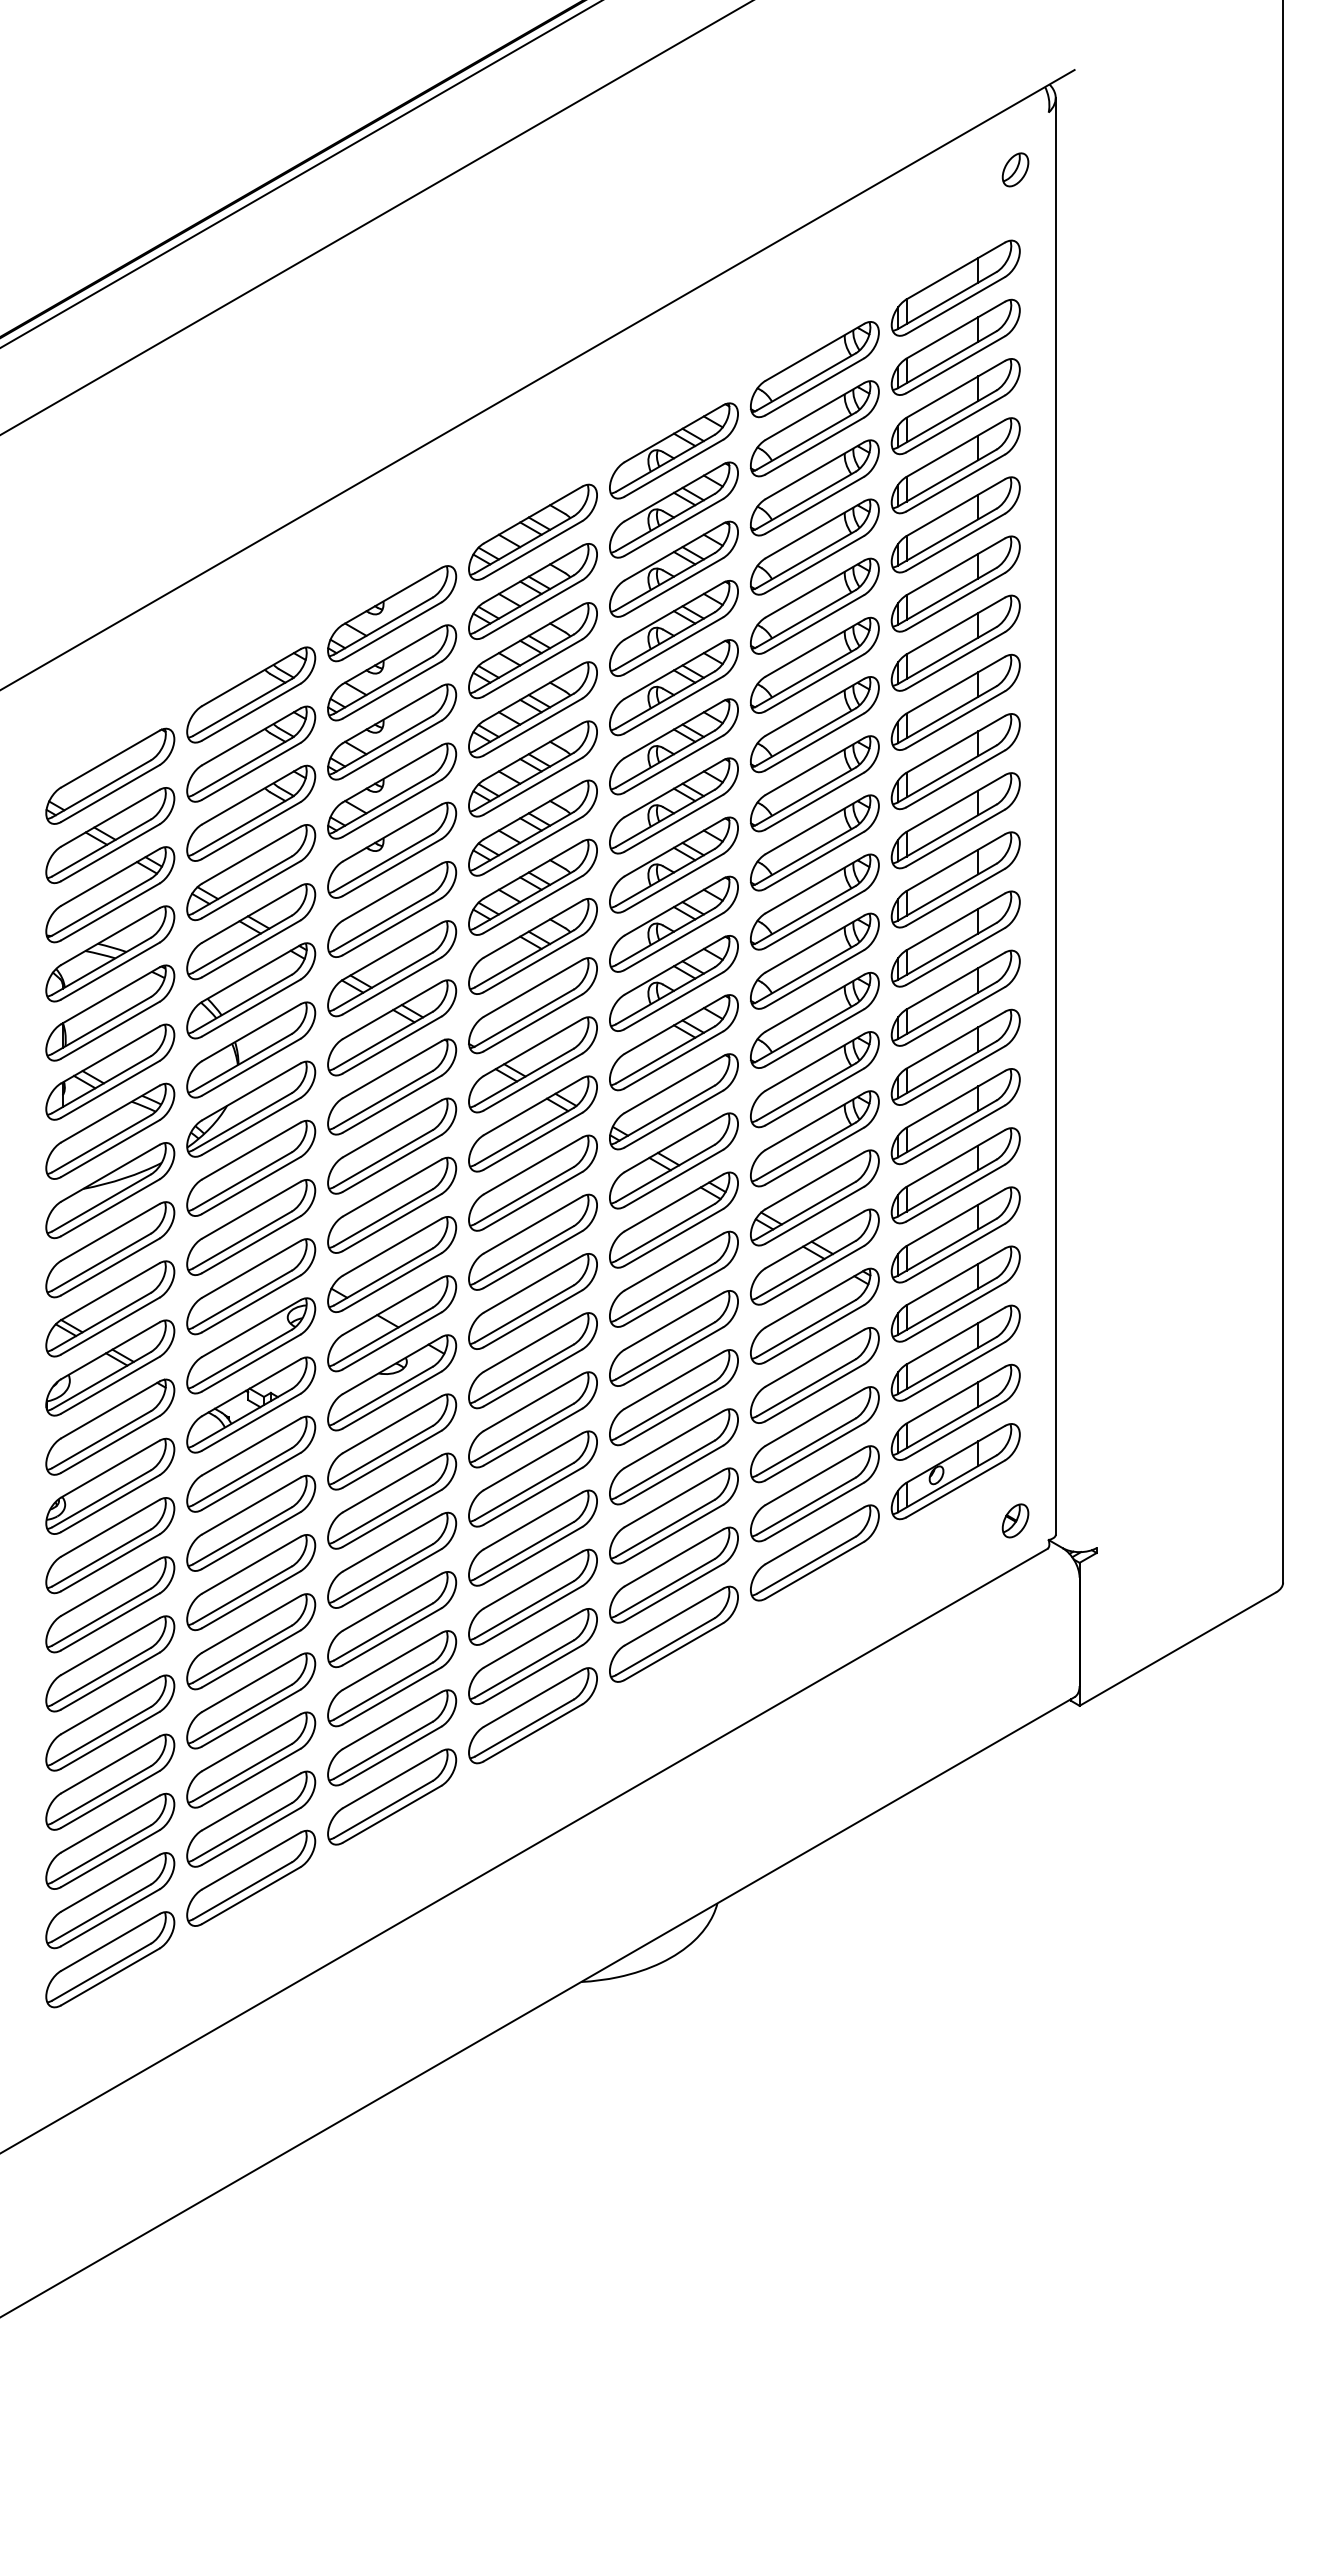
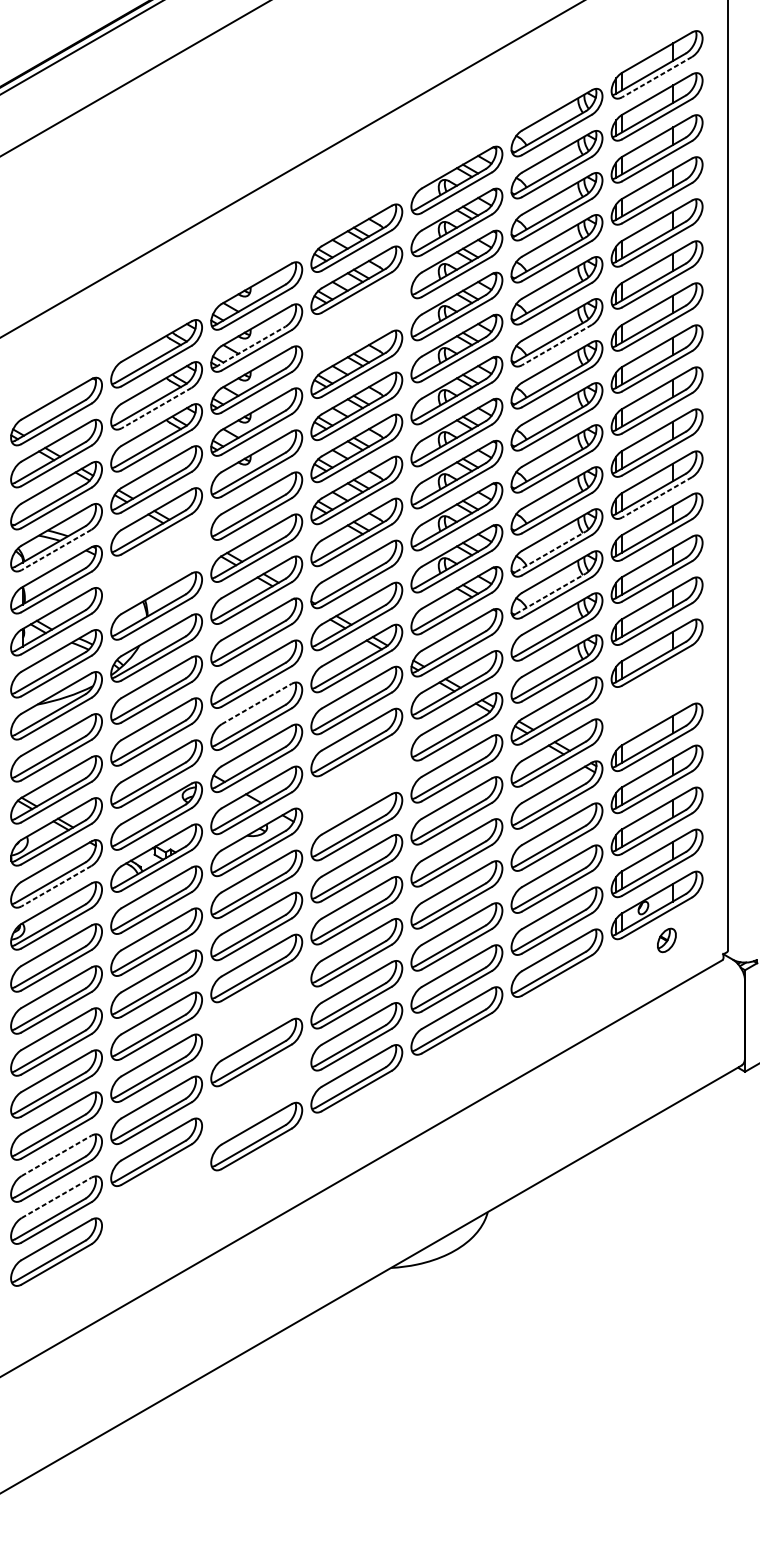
line: (955, 305) -> (656, 77), solid -> dashed
part: (532, 650) -> (356, 322), removed
line: (814, 682) -> (556, 344), solid -> dashed
line: (383, 685) -> (250, 347), solid -> dashed
line: (251, 771) -> (156, 408), solid -> dashed
line: (955, 897) -> (656, 497), solid -> dashed
line: (110, 971) -> (56, 550), solid -> dashed
line: (806, 973) -> (551, 551), solid -> dashed
part: (251, 990) -> (156, 563), removed
line: (806, 1032) -> (551, 593), solid -> dashed
part: (955, 1175) -> (656, 695), removed
line: (392, 1188) -> (256, 704), solid -> dashed
part: (532, 1301) -> (356, 784), removed
line: (110, 1444) -> (56, 886), solid -> dashed
part: (1015, 1520) -> (666, 940), moved
part: (392, 1619) -> (256, 1010), removed
part: (392, 1737) -> (256, 1094), removed
line: (110, 1824) -> (56, 1156), solid -> dashed
part: (251, 1877) -> (156, 1193), removed
line: (110, 1883) -> (56, 1197), solid -> dashed

